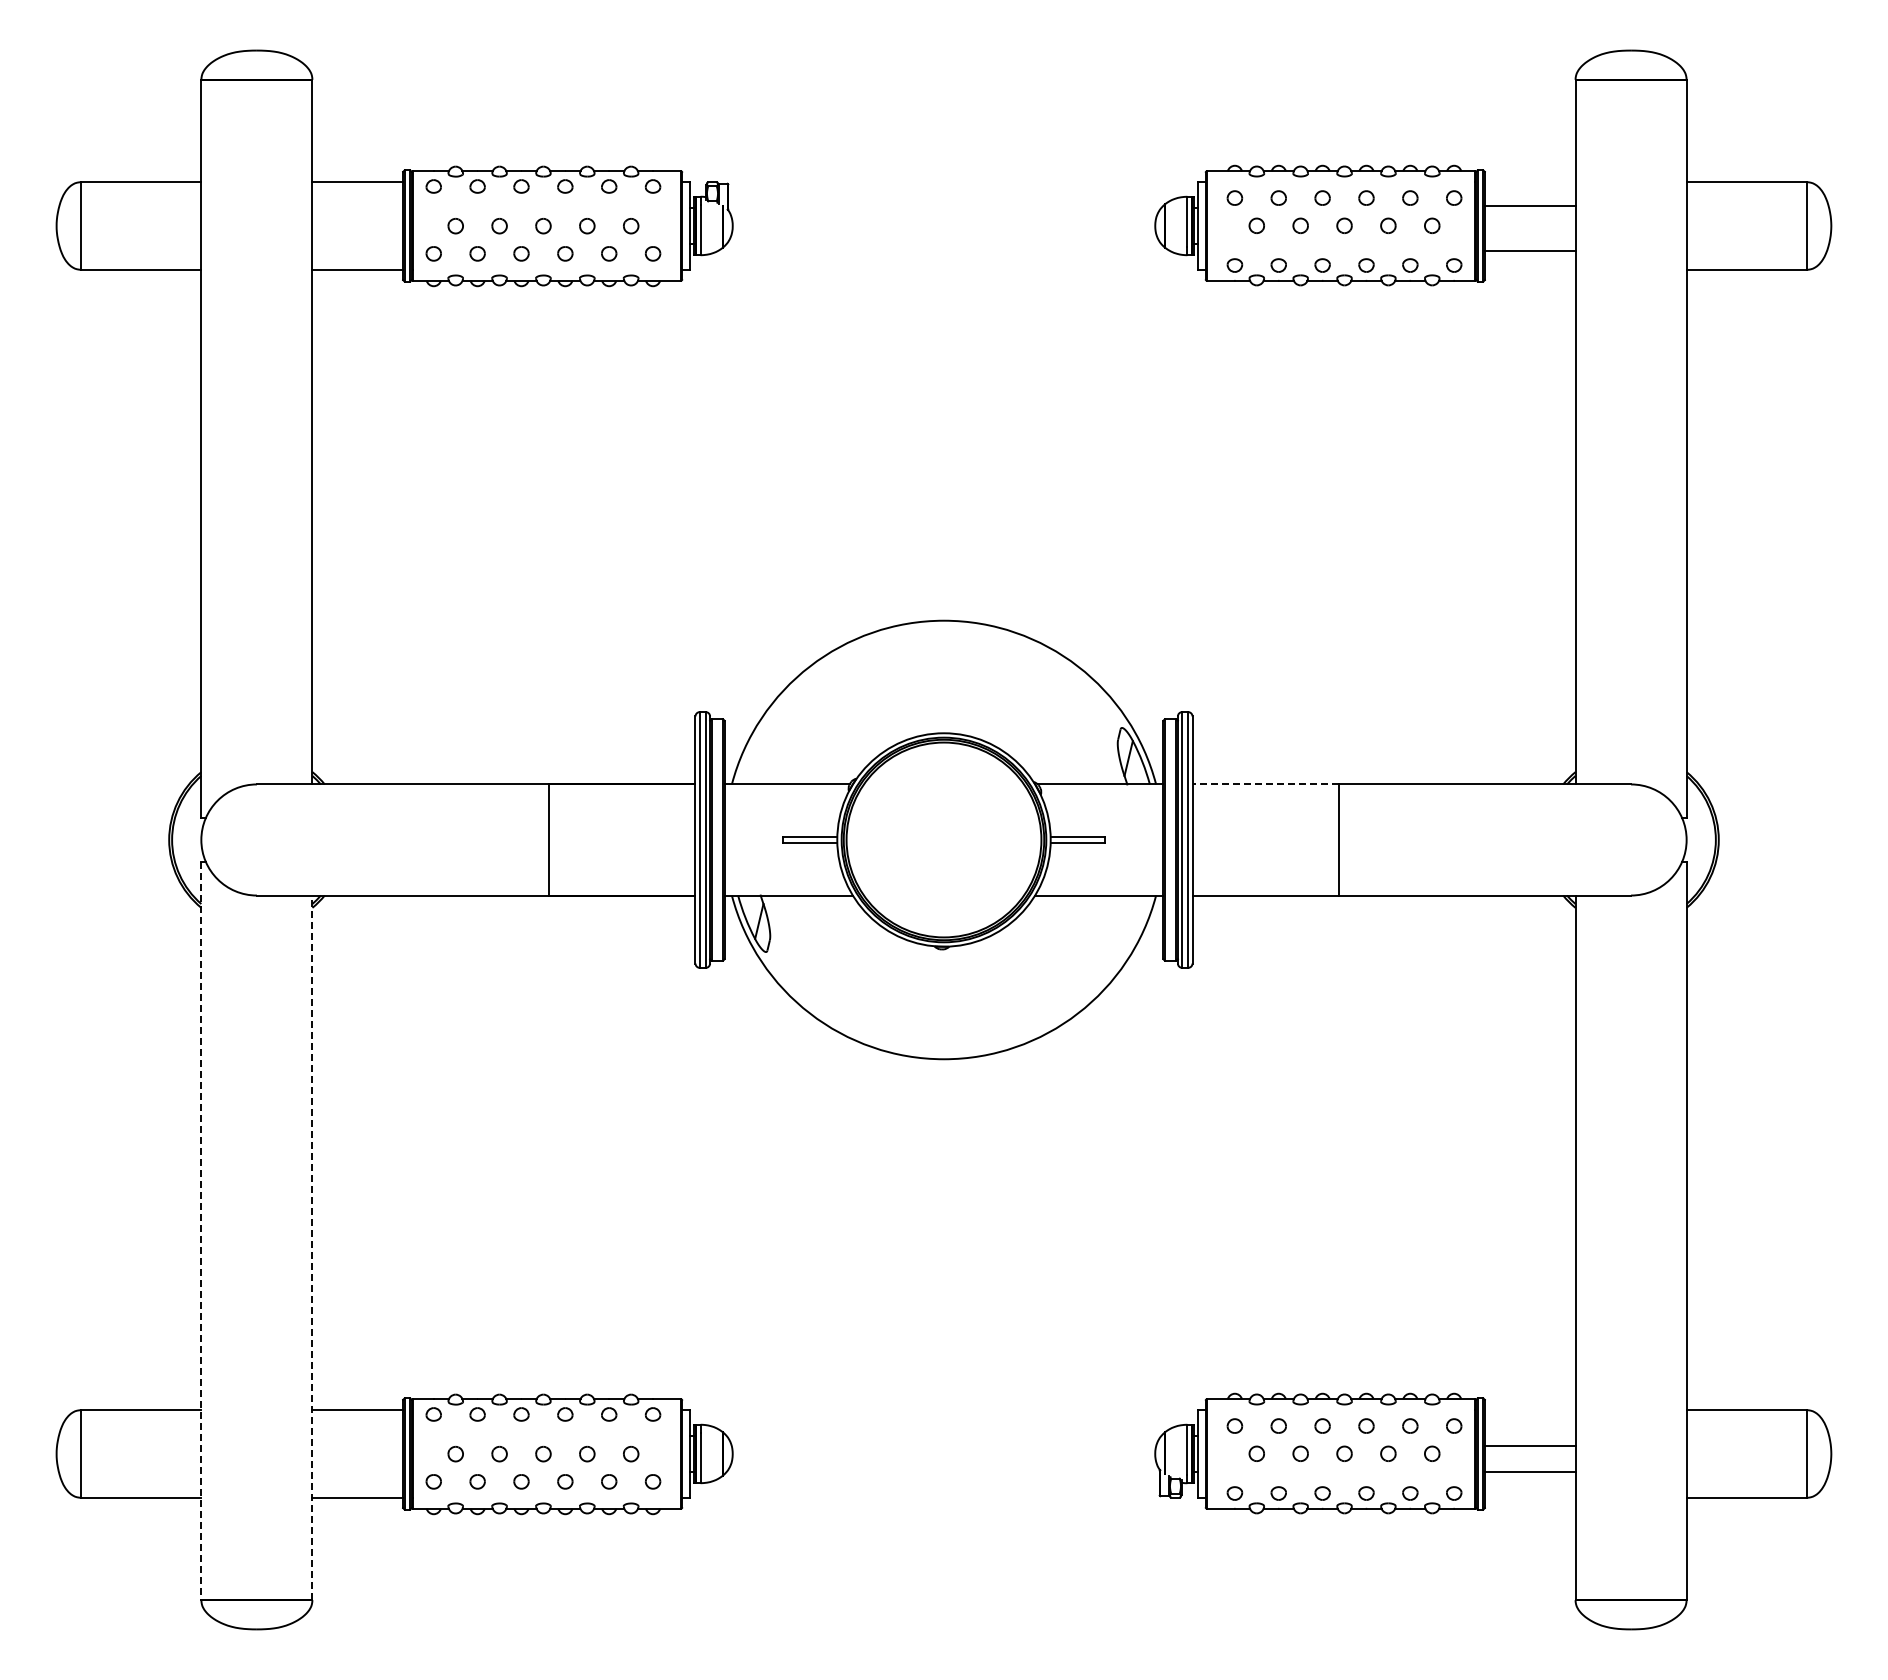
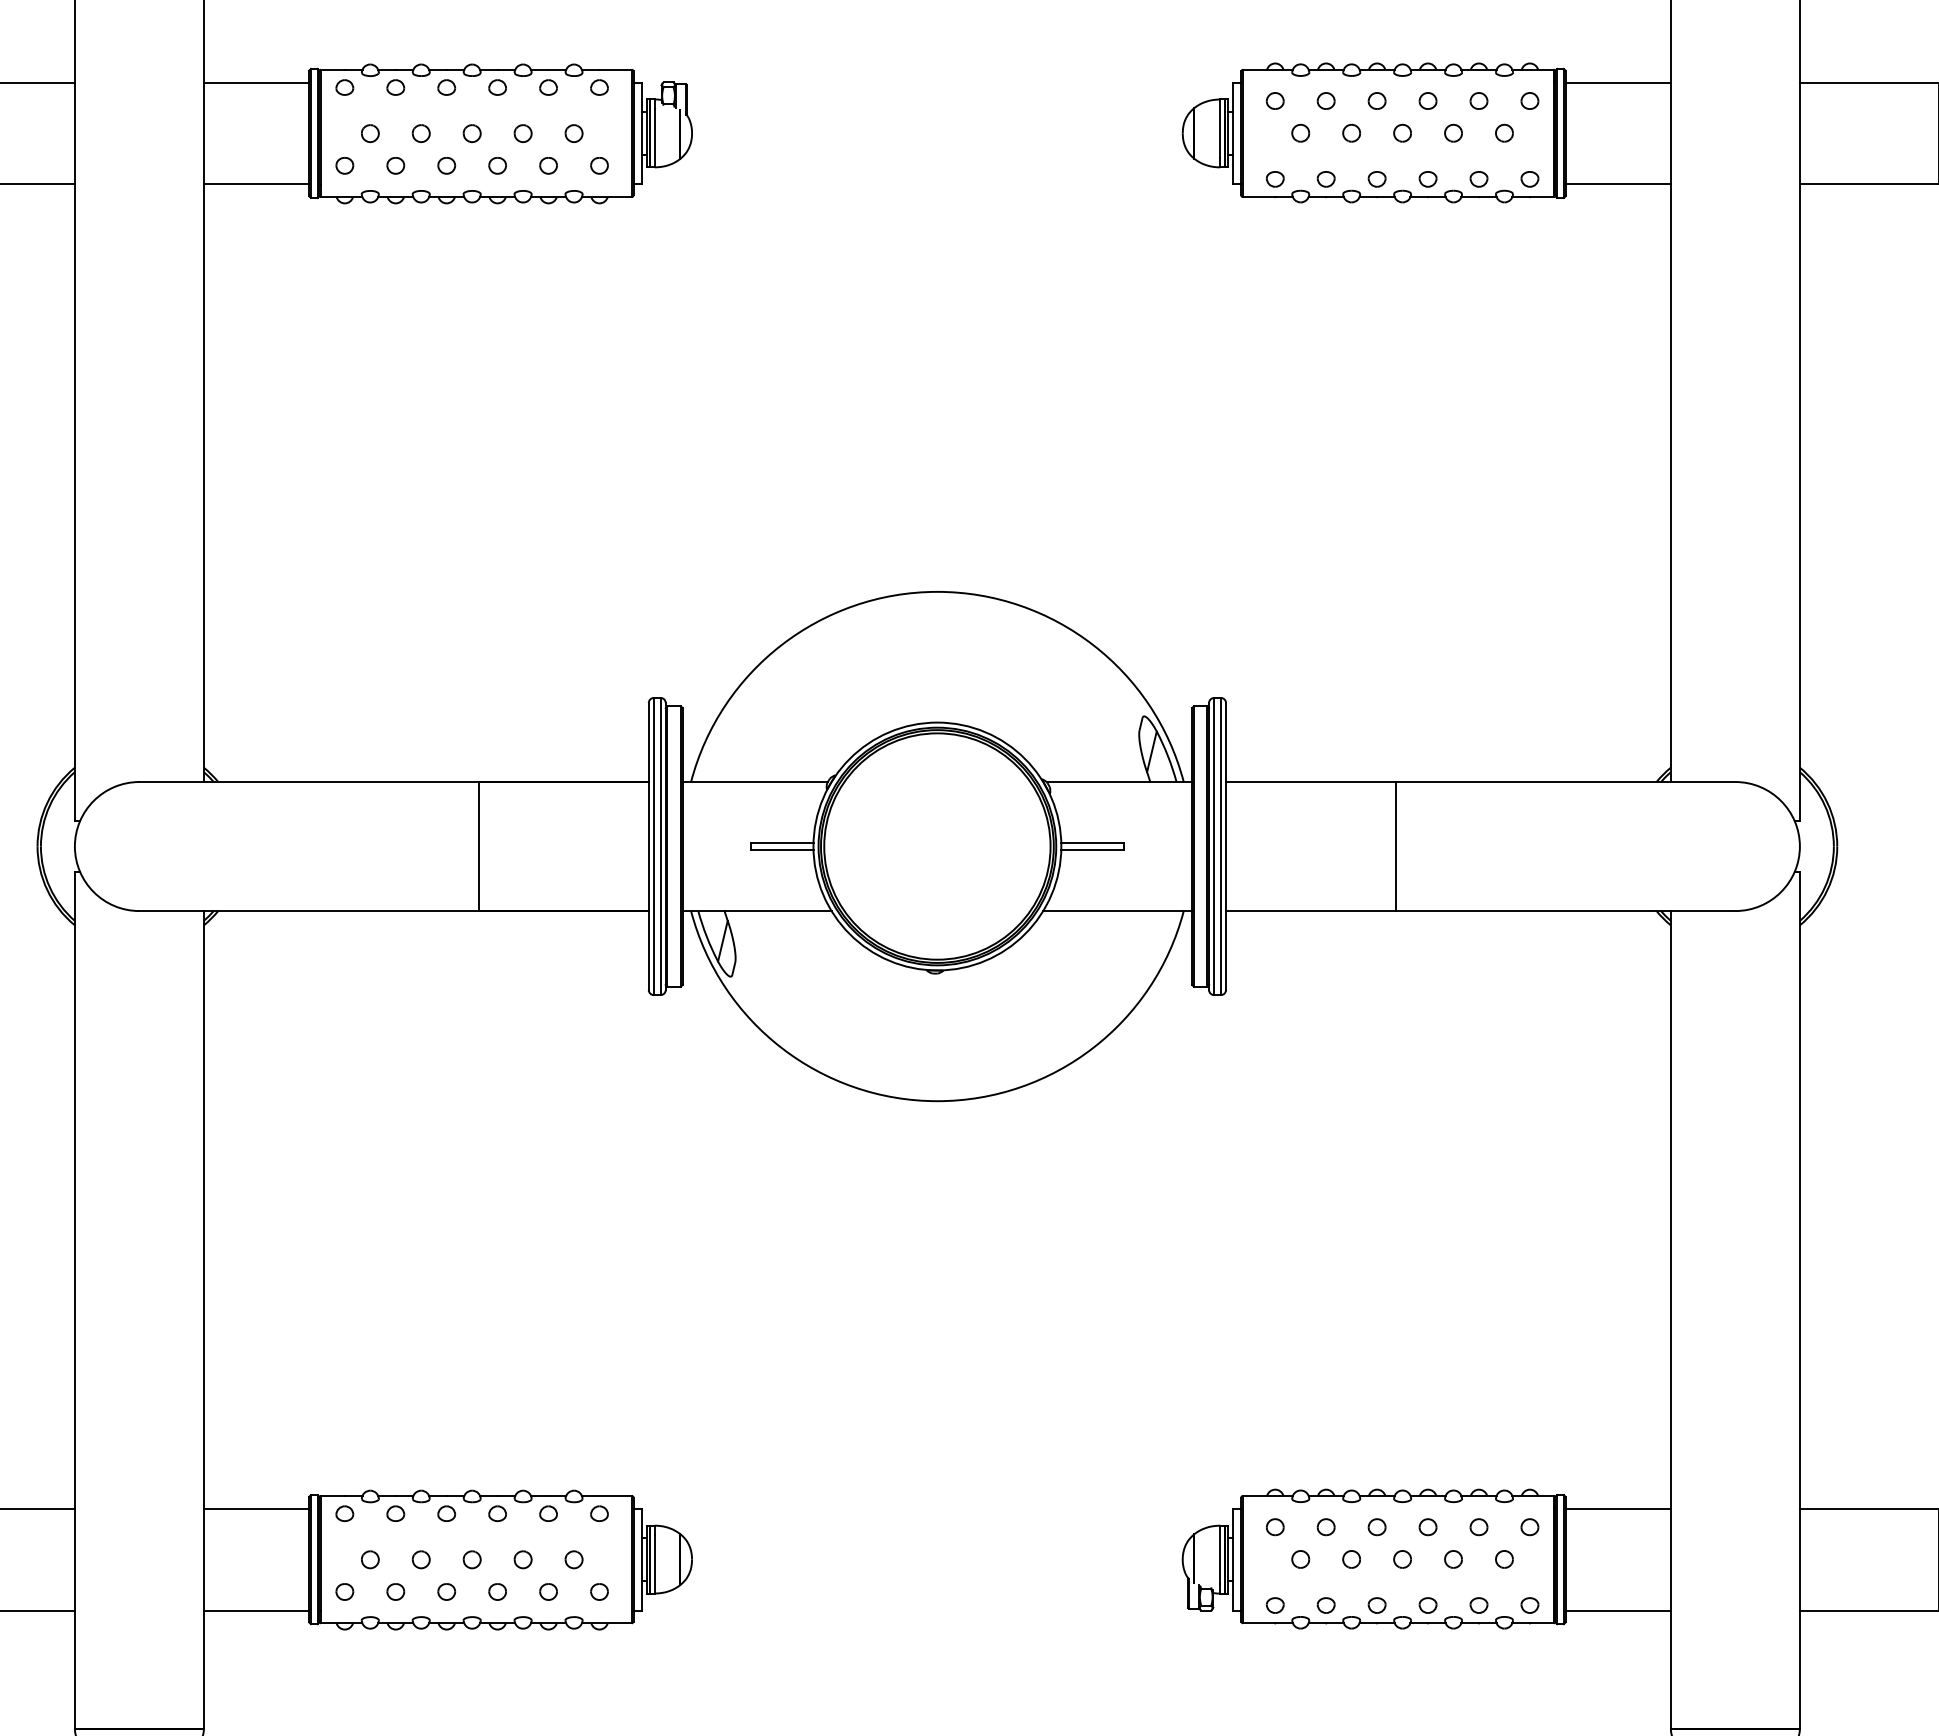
line: (1529, 205) -> (1617, 183), moved
line: (1529, 251) -> (1617, 82), moved
line: (1265, 784) -> (1310, 782), dashed -> solid
line: (201, 1231) -> (75, 1301), dashed -> solid
line: (312, 1247) -> (203, 1319), dashed -> solid
line: (1529, 1445) -> (1617, 1610), moved
line: (1529, 1472) -> (1617, 1509), moved

